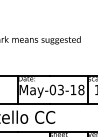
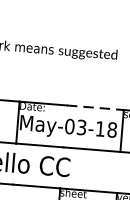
line: (69, 76) -> (96, 108), solid -> dashed

